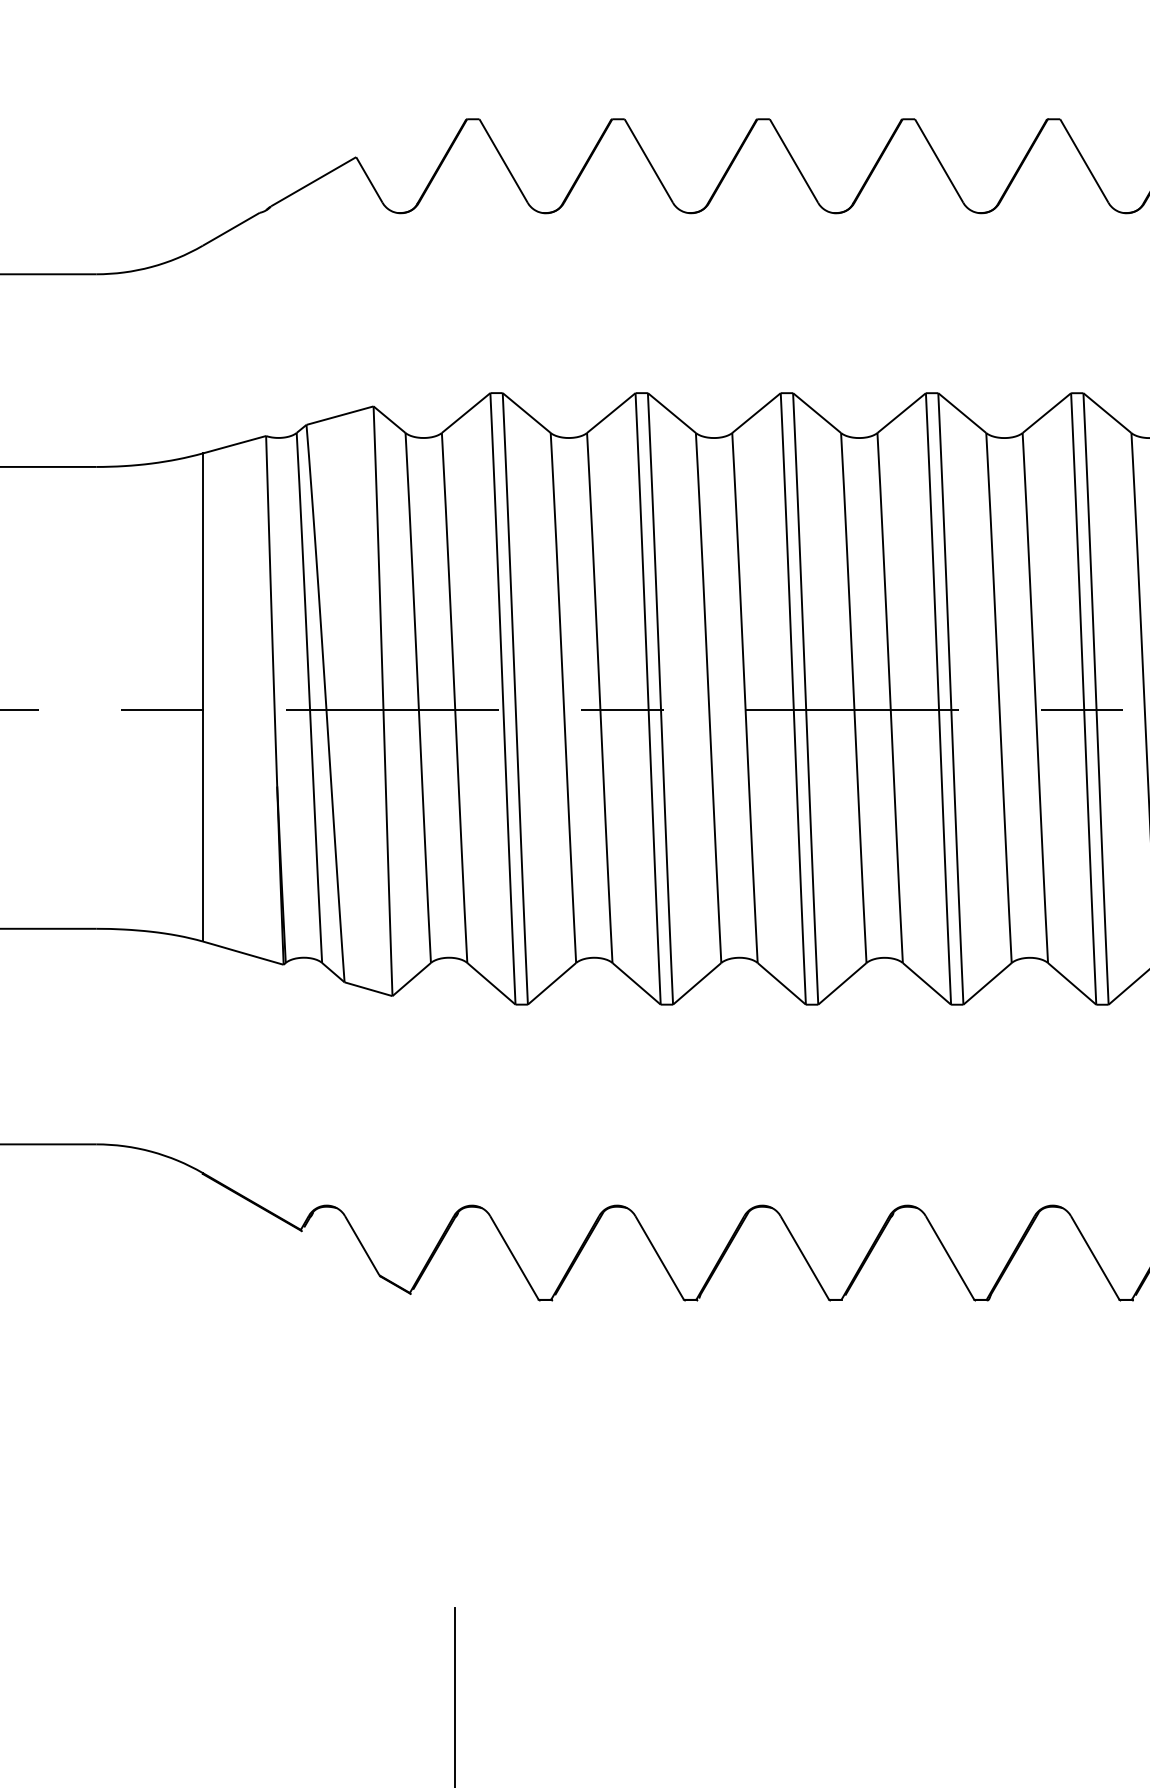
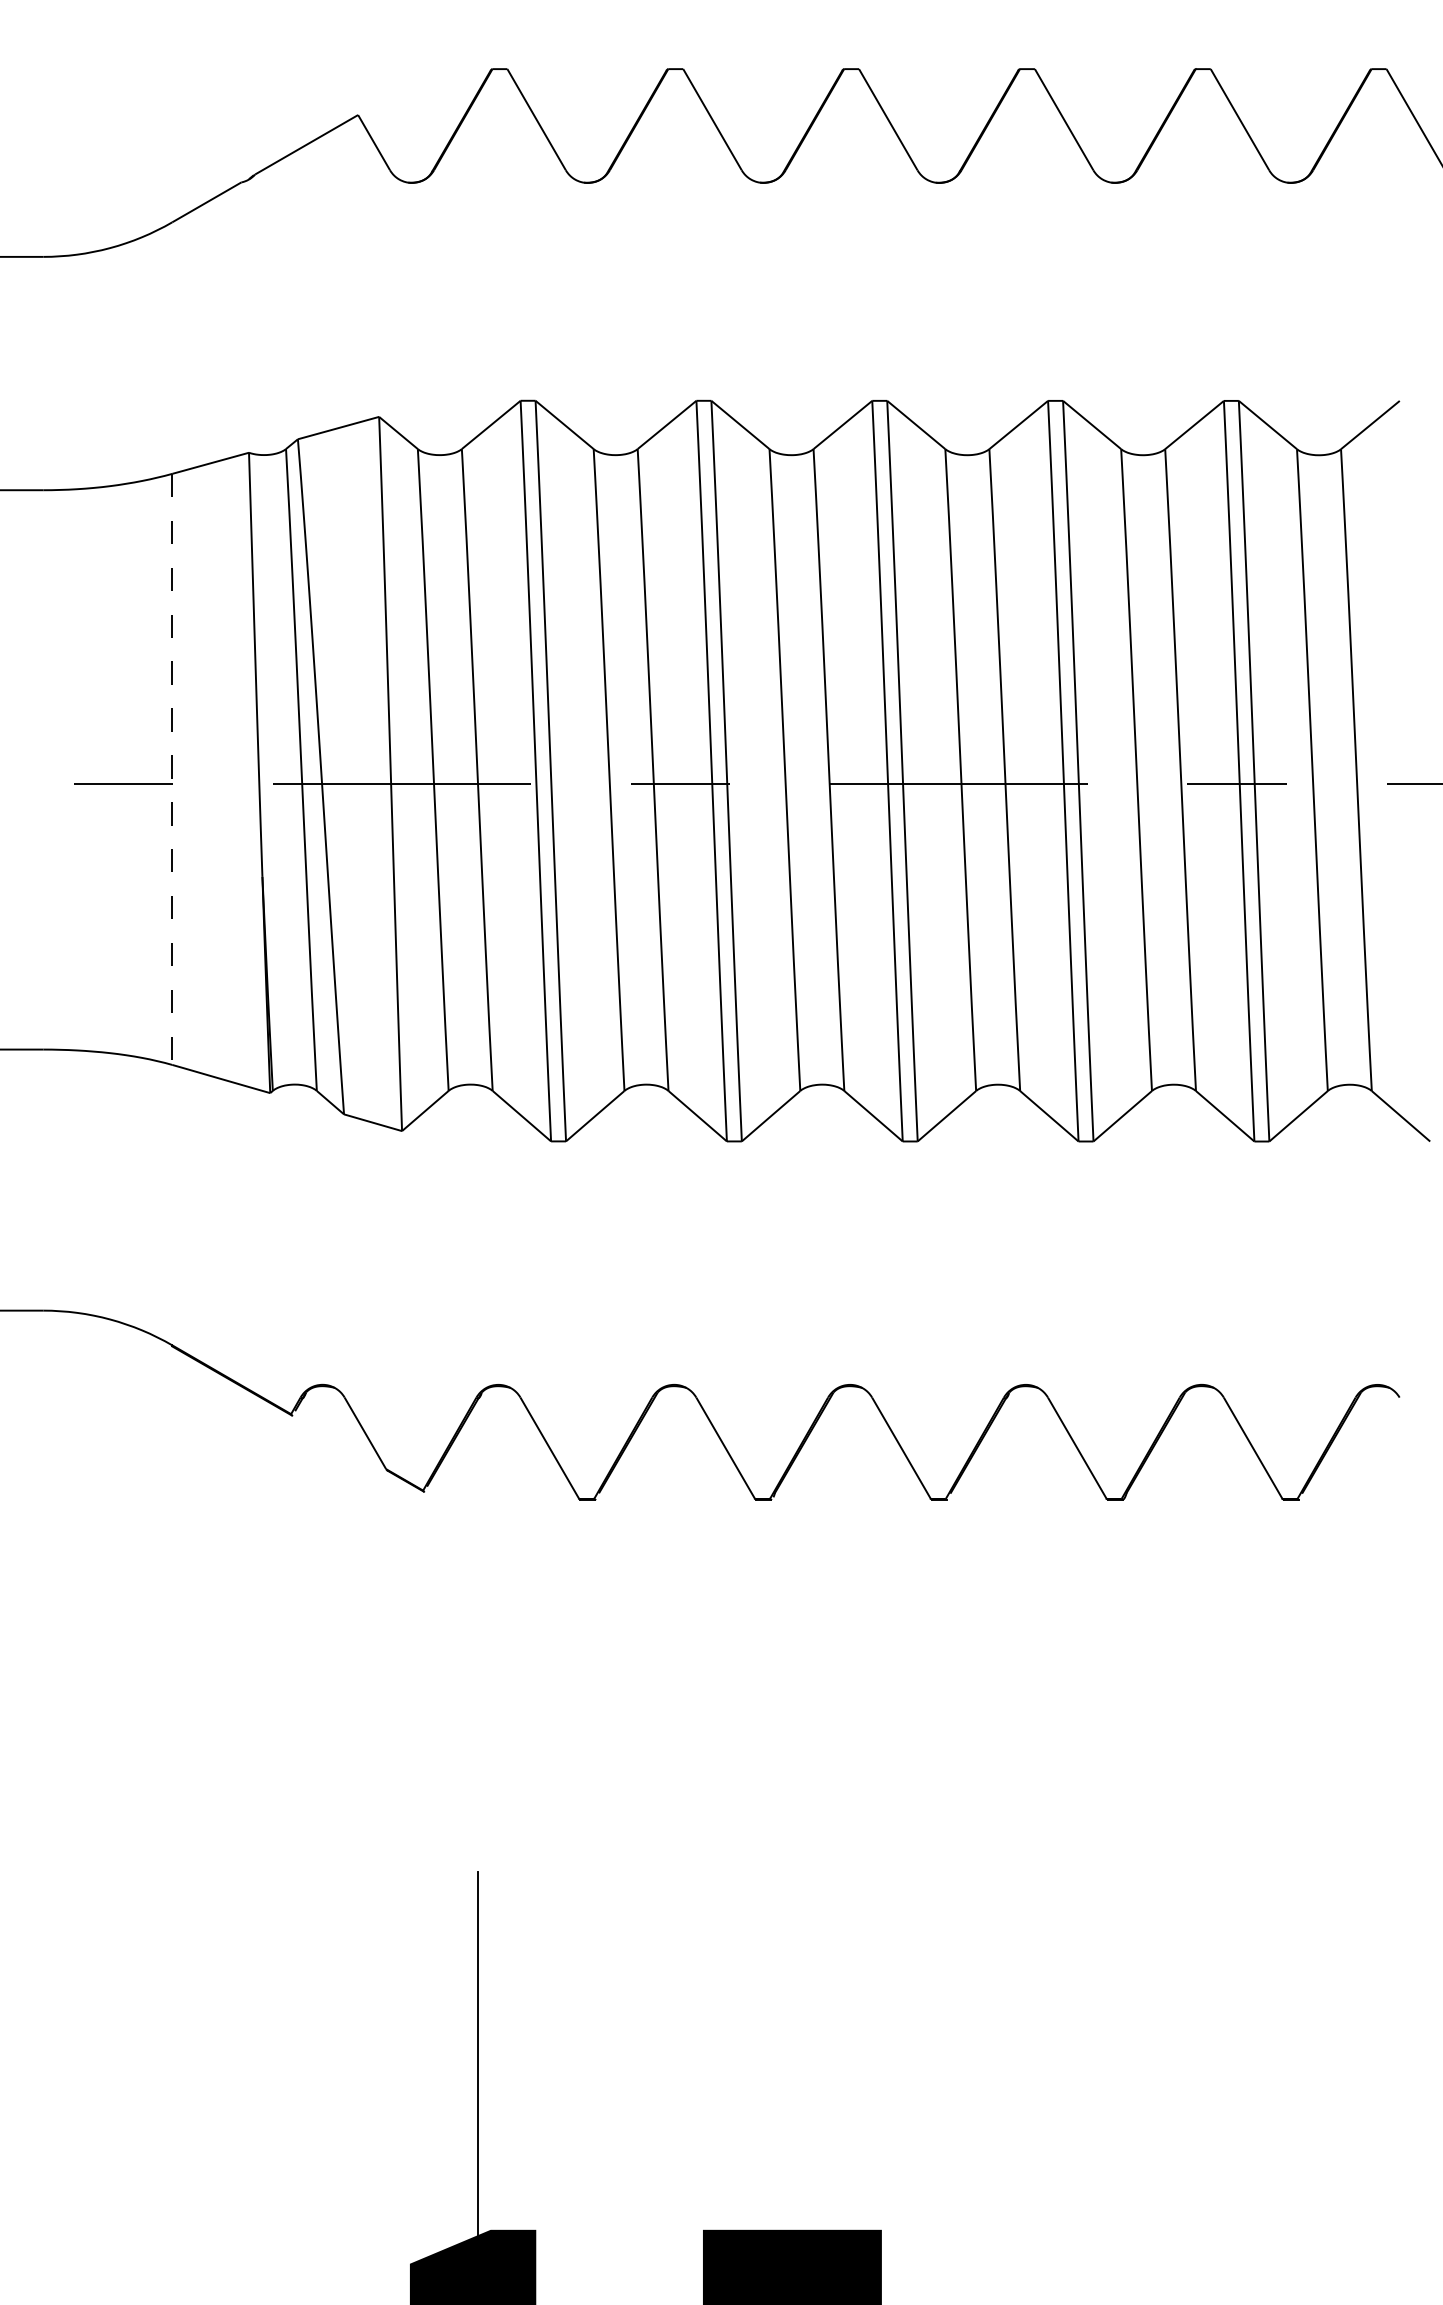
line: (202, 697) -> (172, 769), solid -> dashed

